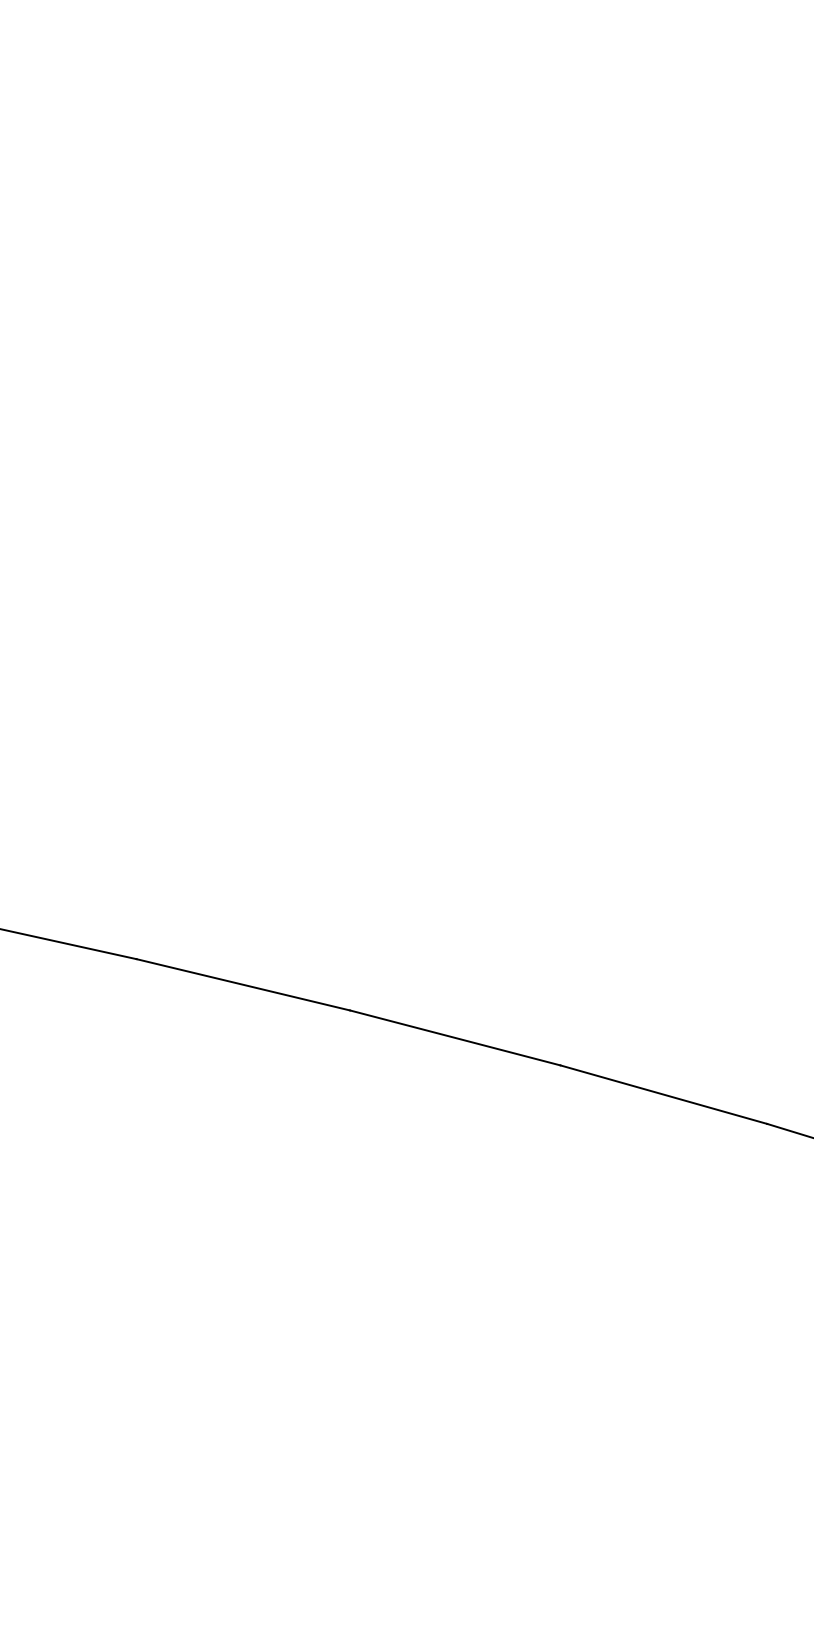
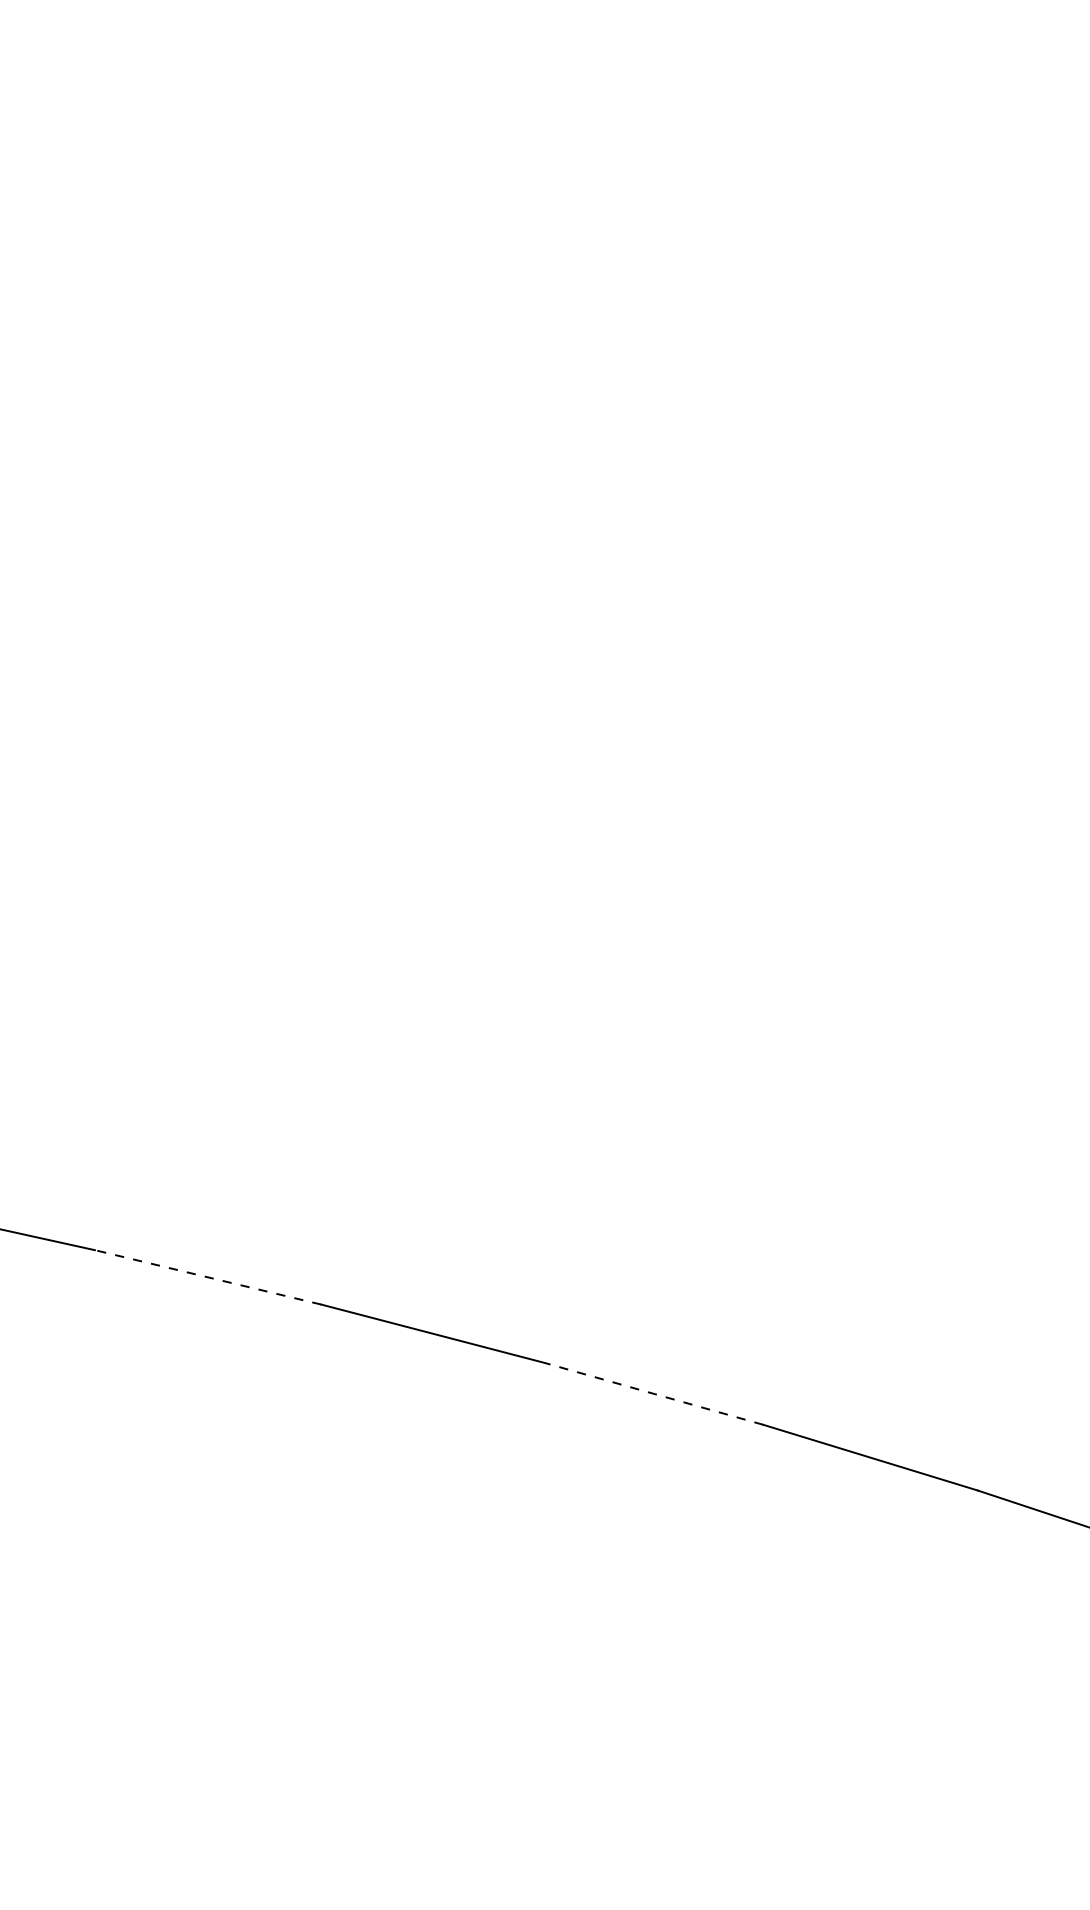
line: (242, 984) -> (207, 1277), solid -> dashed
line: (663, 1094) -> (653, 1393), solid -> dashed

